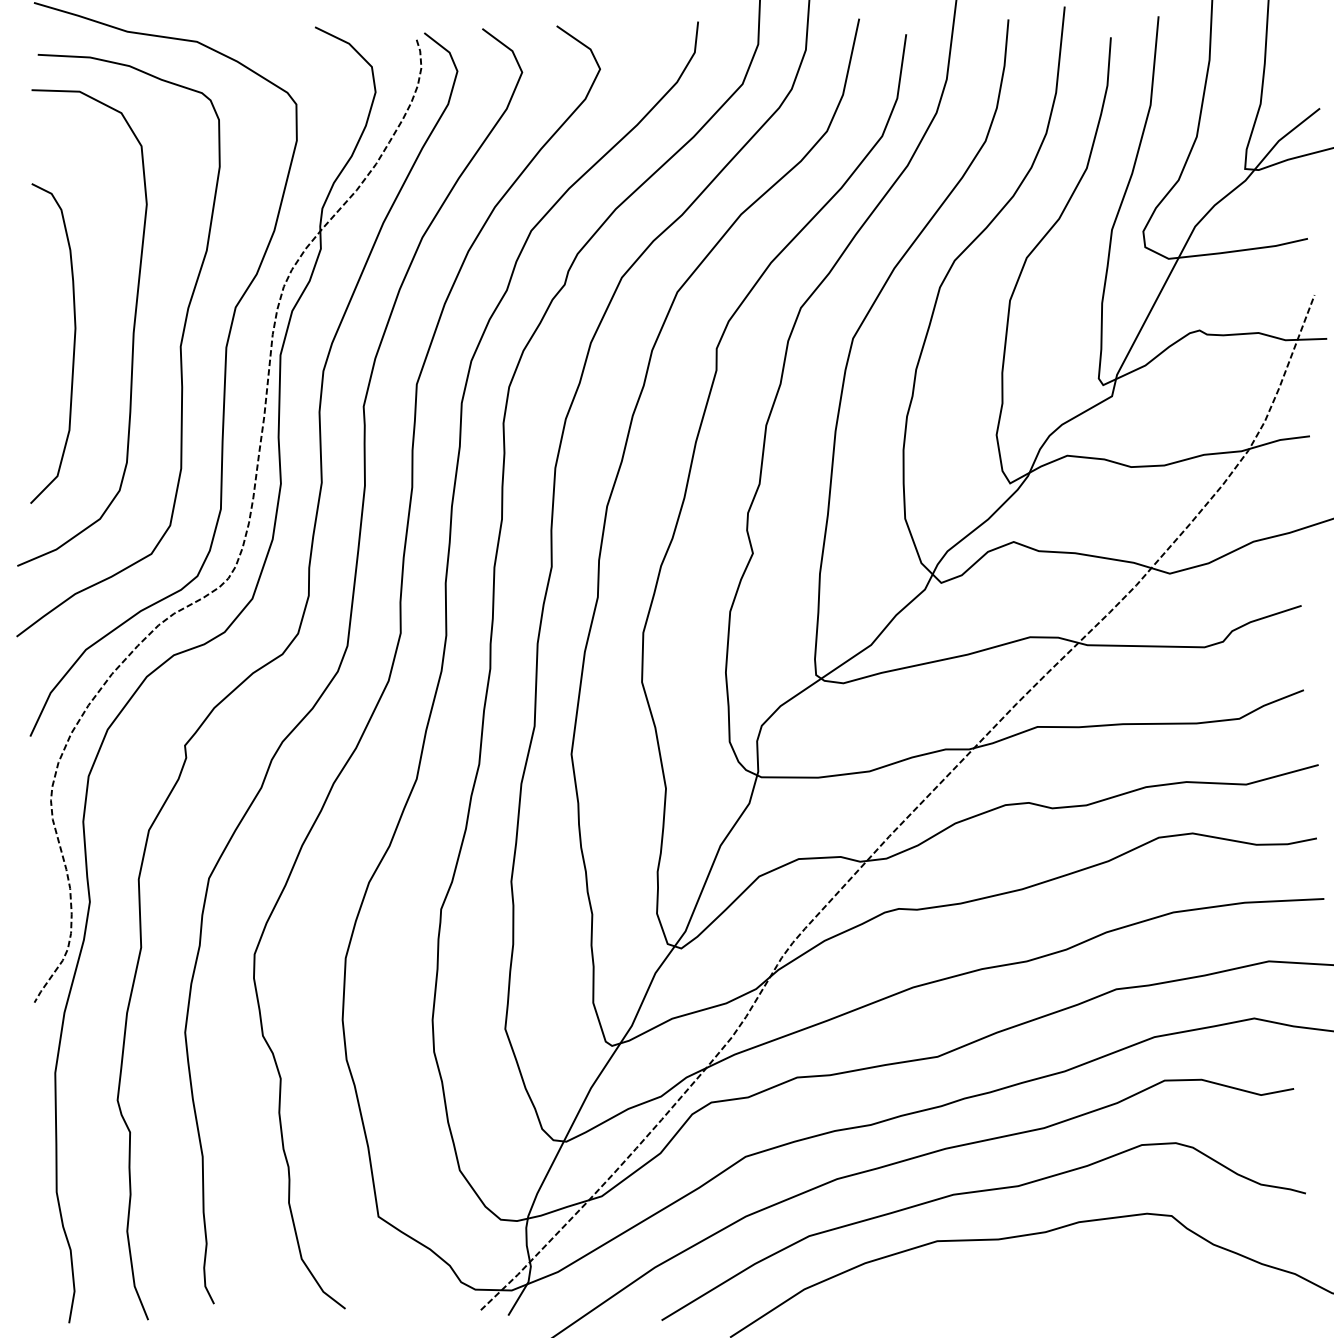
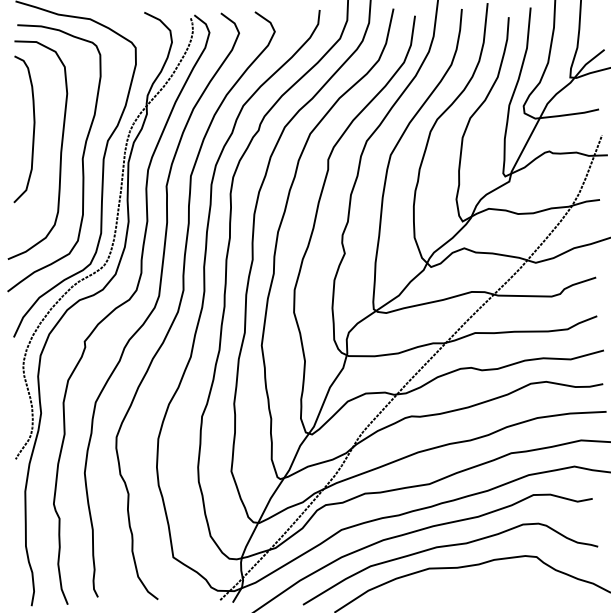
part: (73, 343) -> (33, 129), moved

